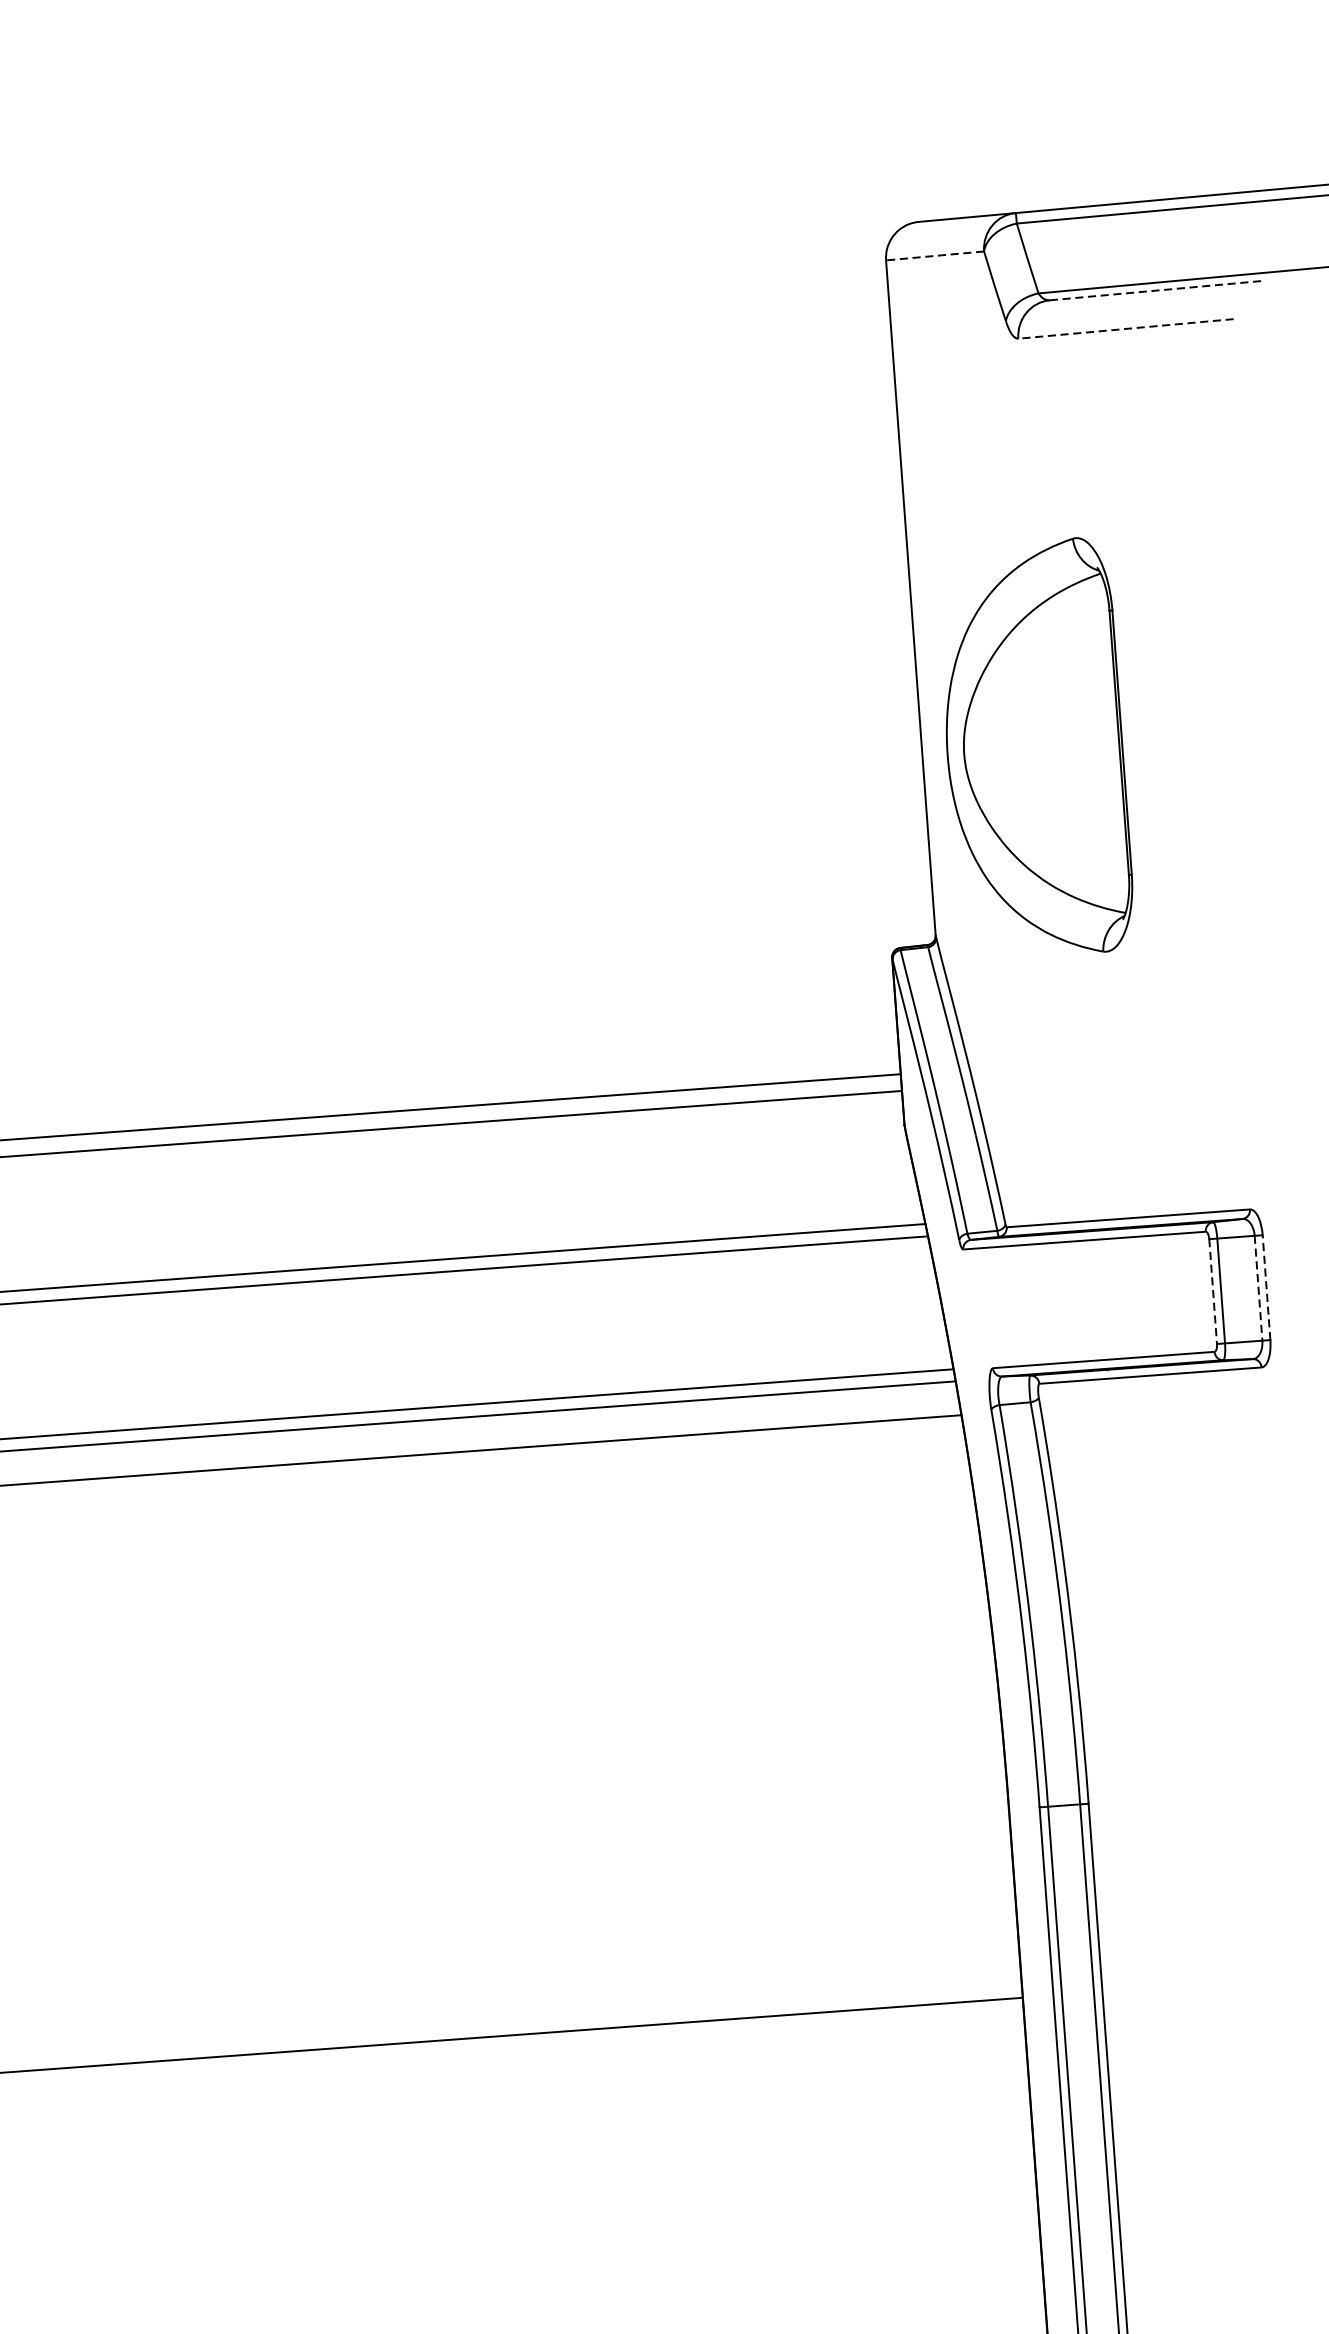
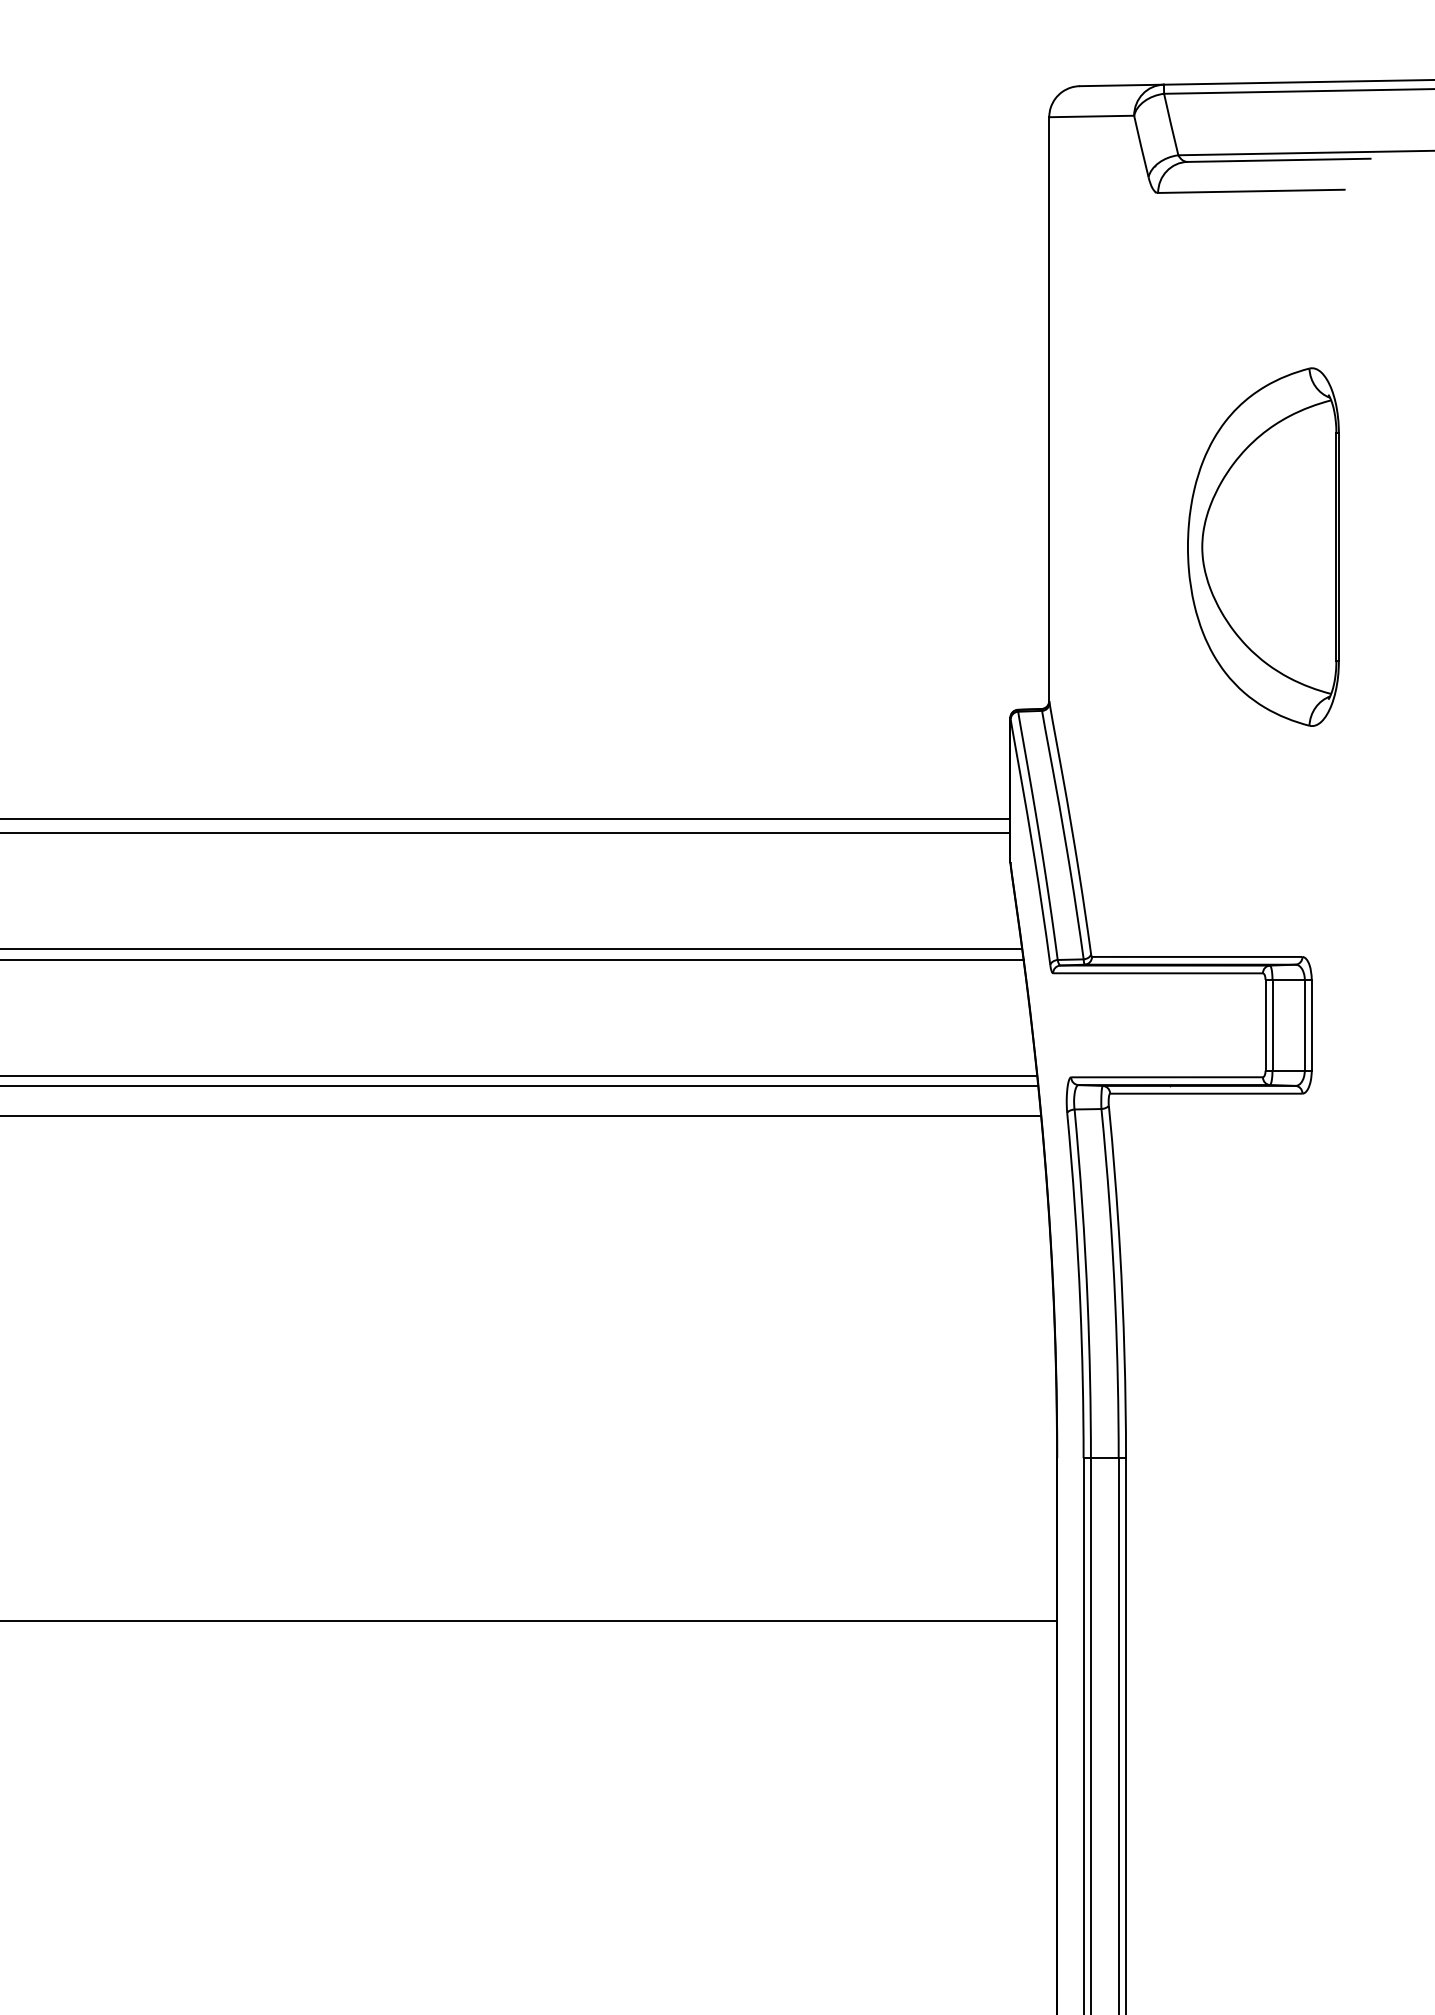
line: (934, 255) -> (1091, 116), dashed -> solid
line: (1155, 290) -> (1279, 160), dashed -> solid
line: (1124, 329) -> (1250, 191), dashed -> solid
part: (1034, 748) -> (1263, 546), moved
line: (1266, 1286) -> (1311, 1024), dashed -> solid
line: (1258, 1288) -> (1304, 1025), dashed -> solid
line: (1213, 1291) -> (1265, 1025), dashed -> solid

